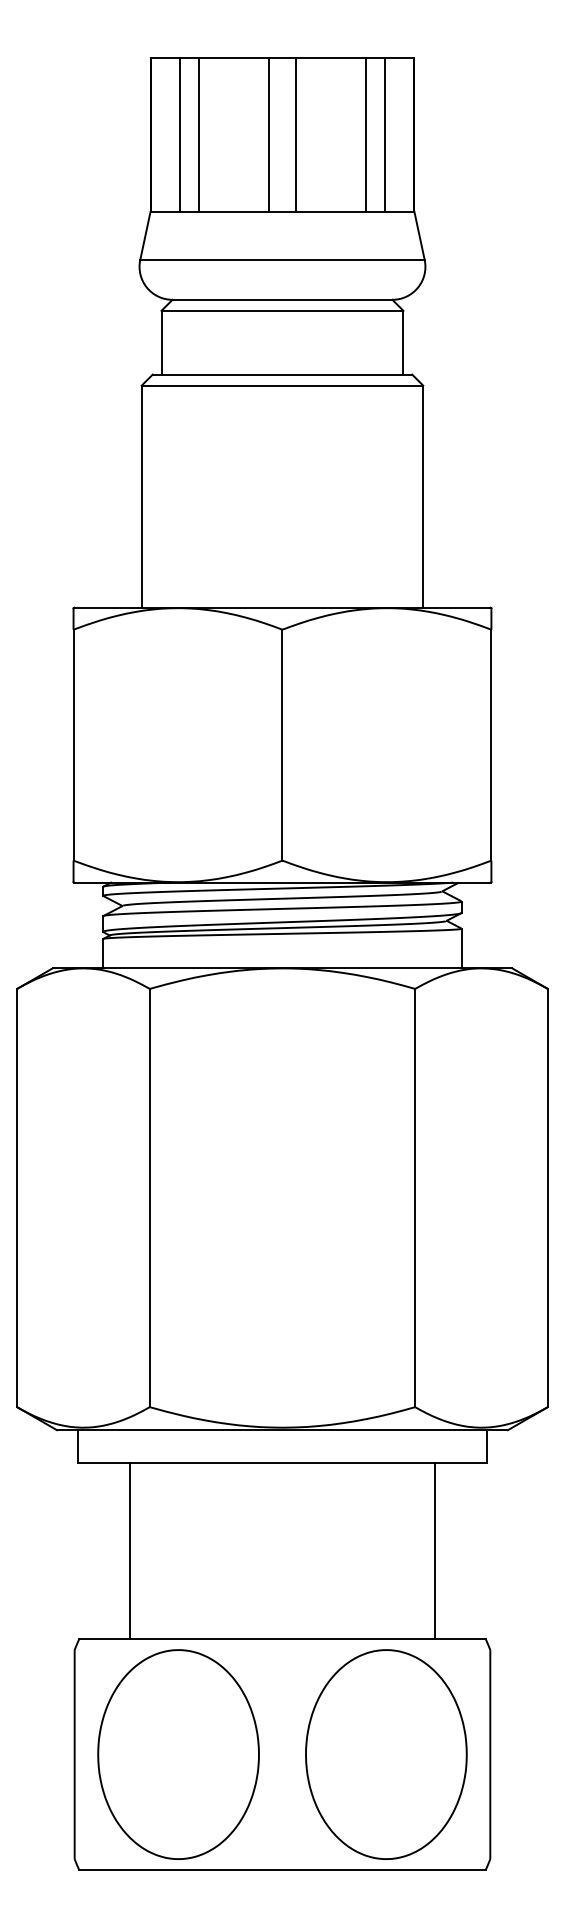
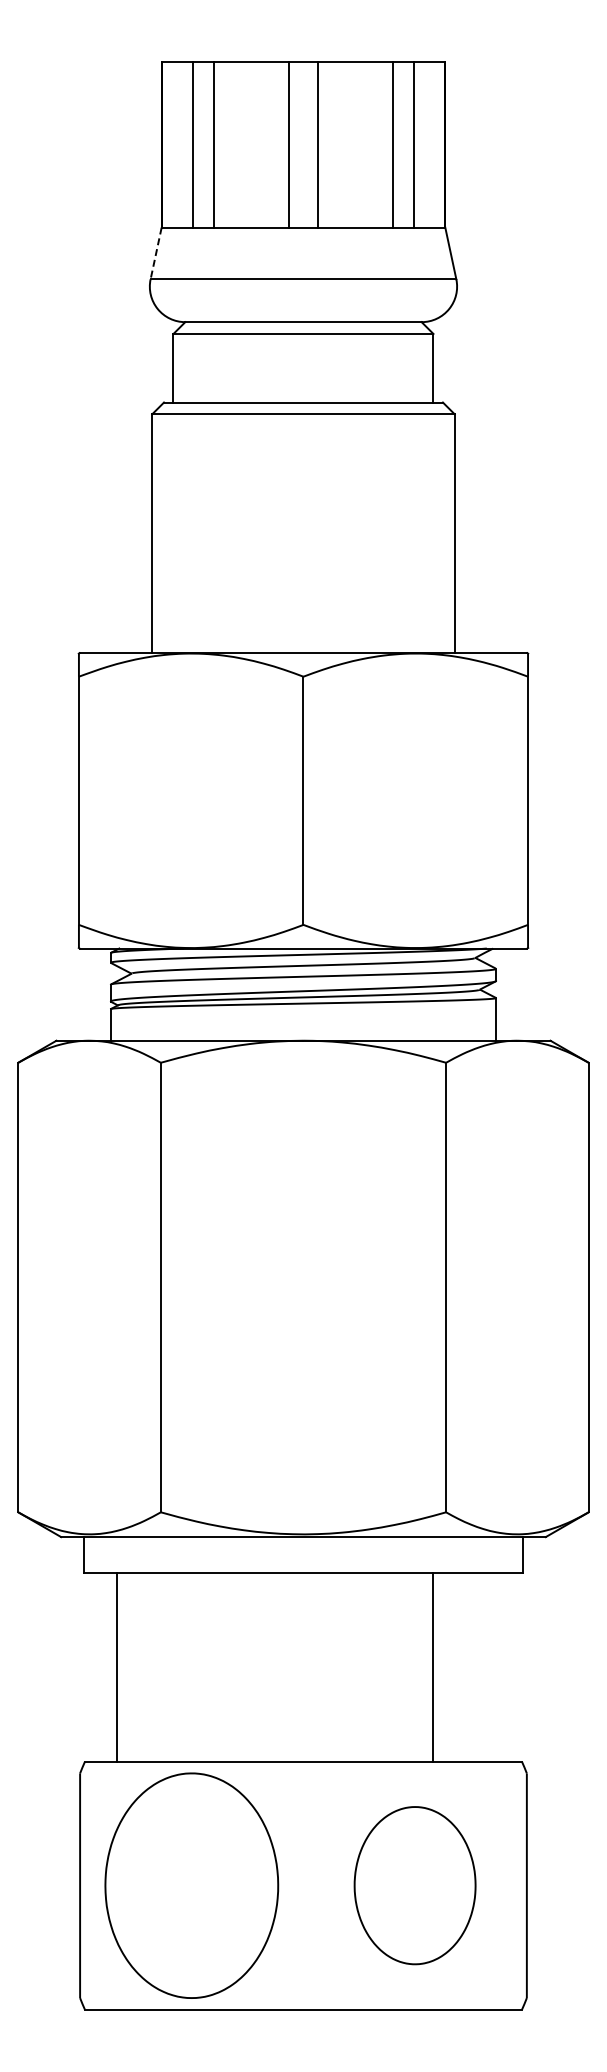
line: (145, 235) -> (156, 253), solid -> dashed
line: (129, 1550) -> (117, 1666), moved
line: (435, 1550) -> (432, 1666), moved
part: (385, 1754) -> (414, 1885), size x0.7

